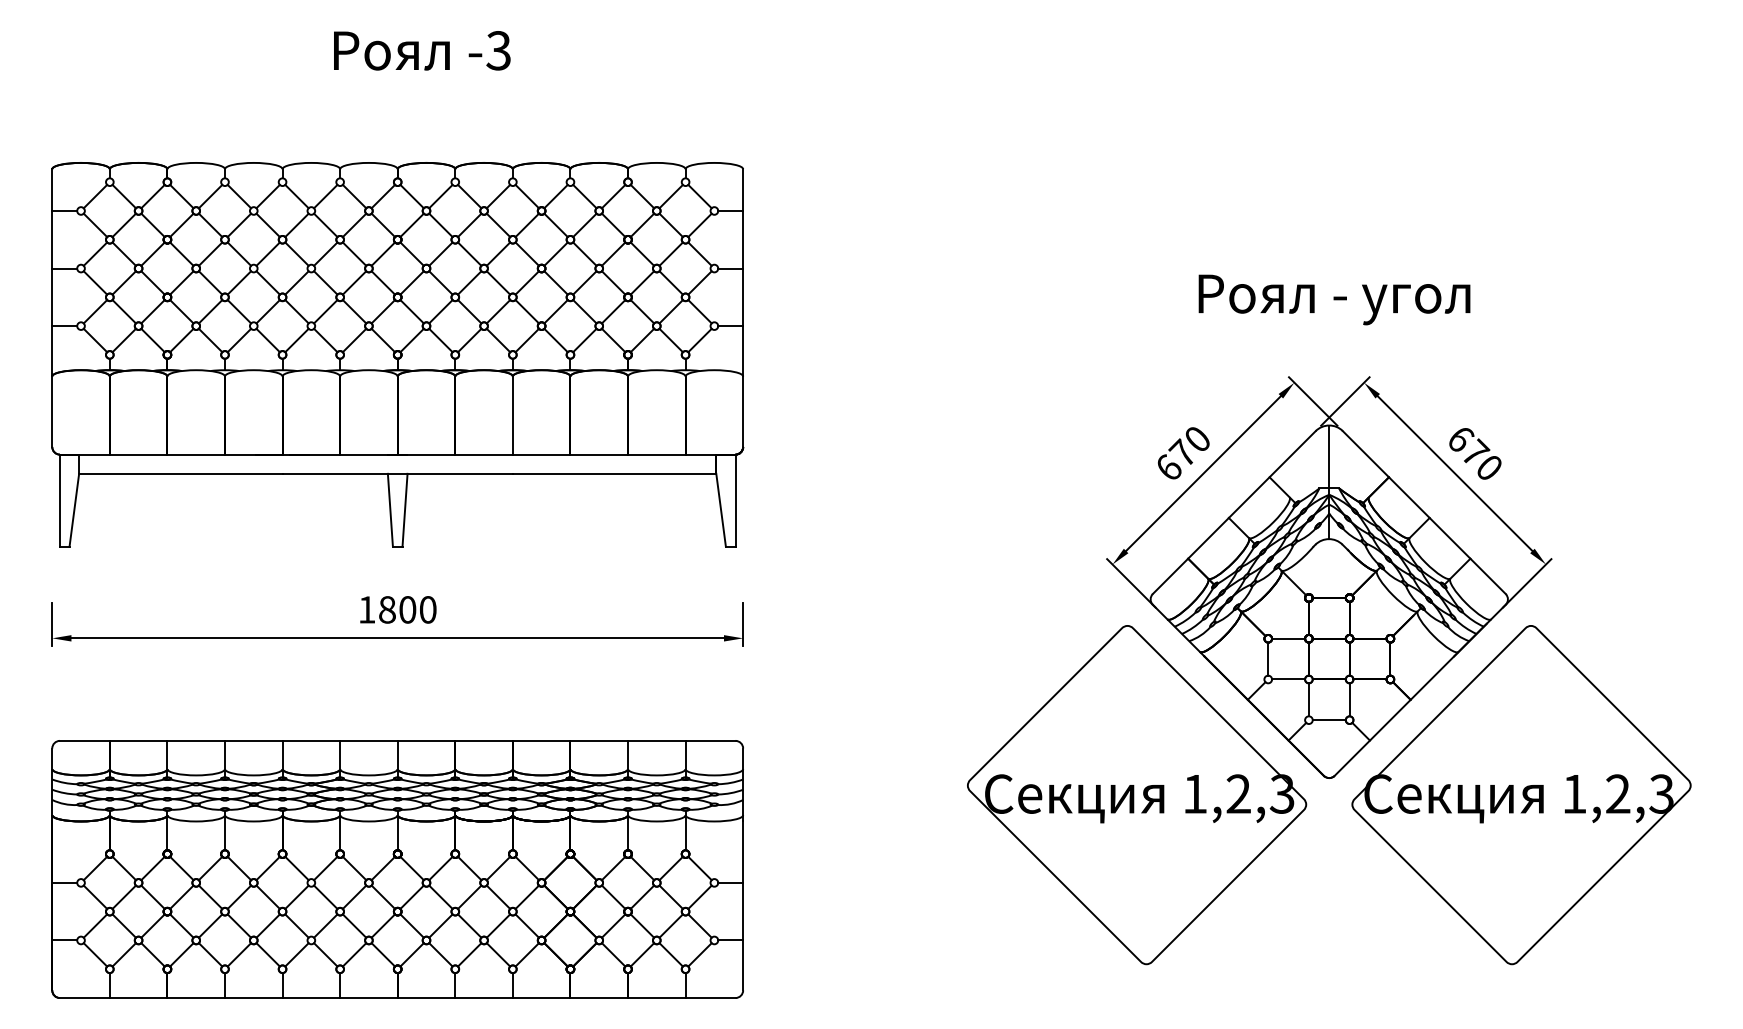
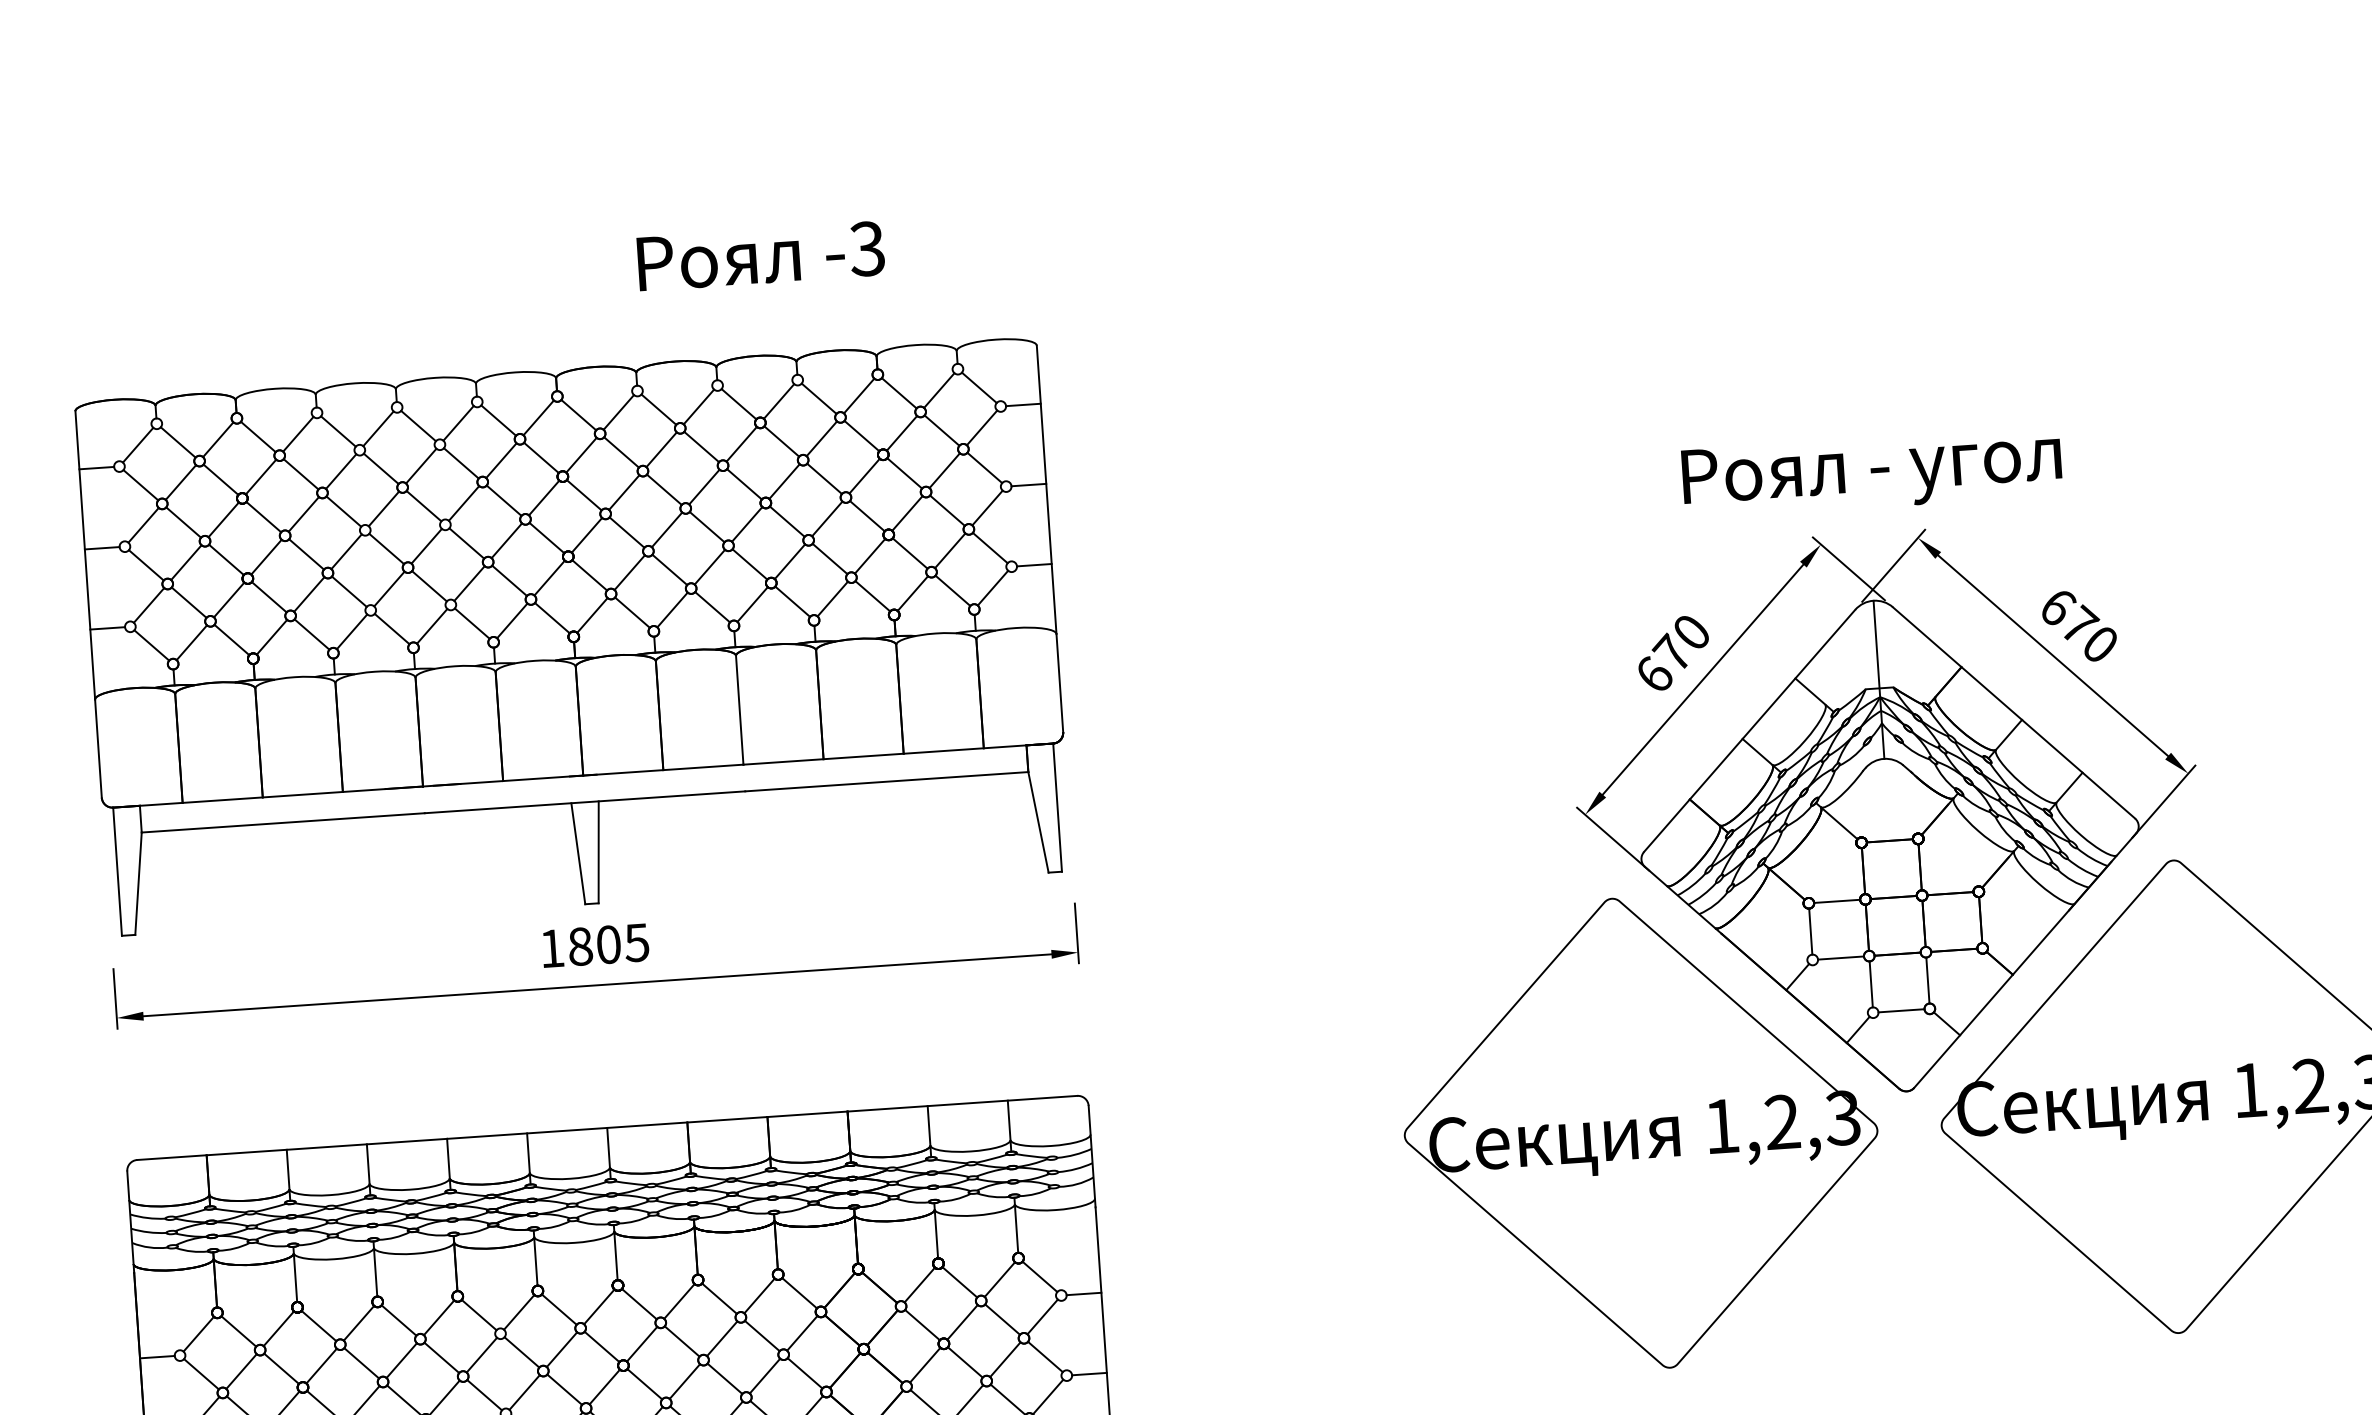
text: (422, 50) -> (761, 255), moved
text: (1334, 299) -> (1872, 472), moved
part: (397, 354) -> (573, 636), moved
text: (427, 609) -> (636, 942), 1800 -> 1805

